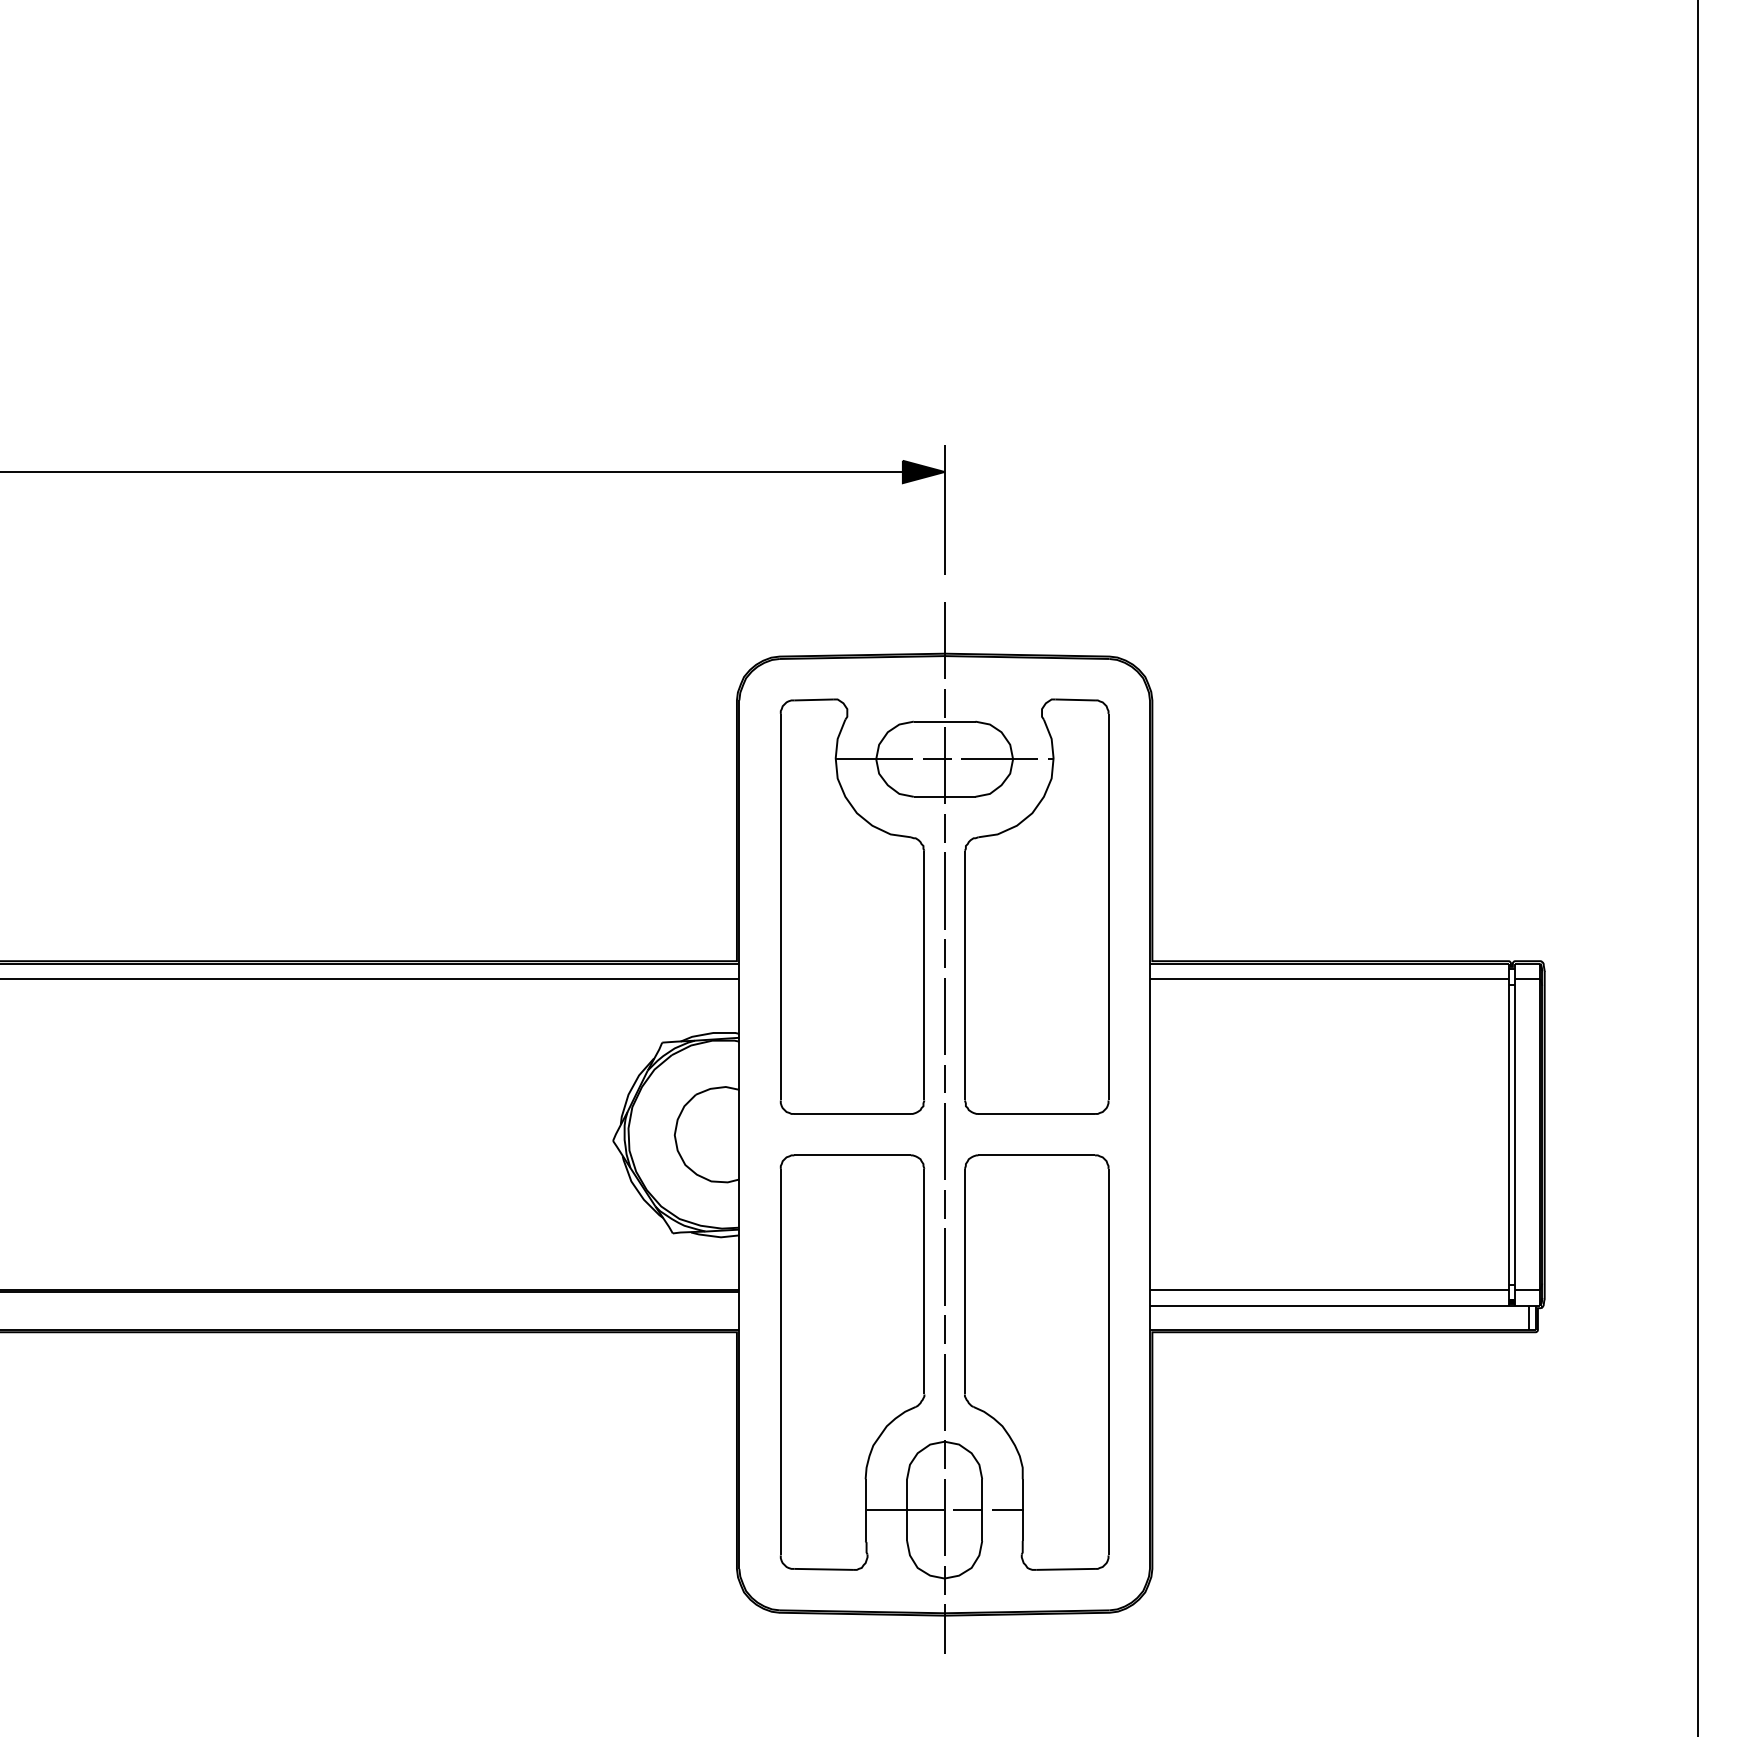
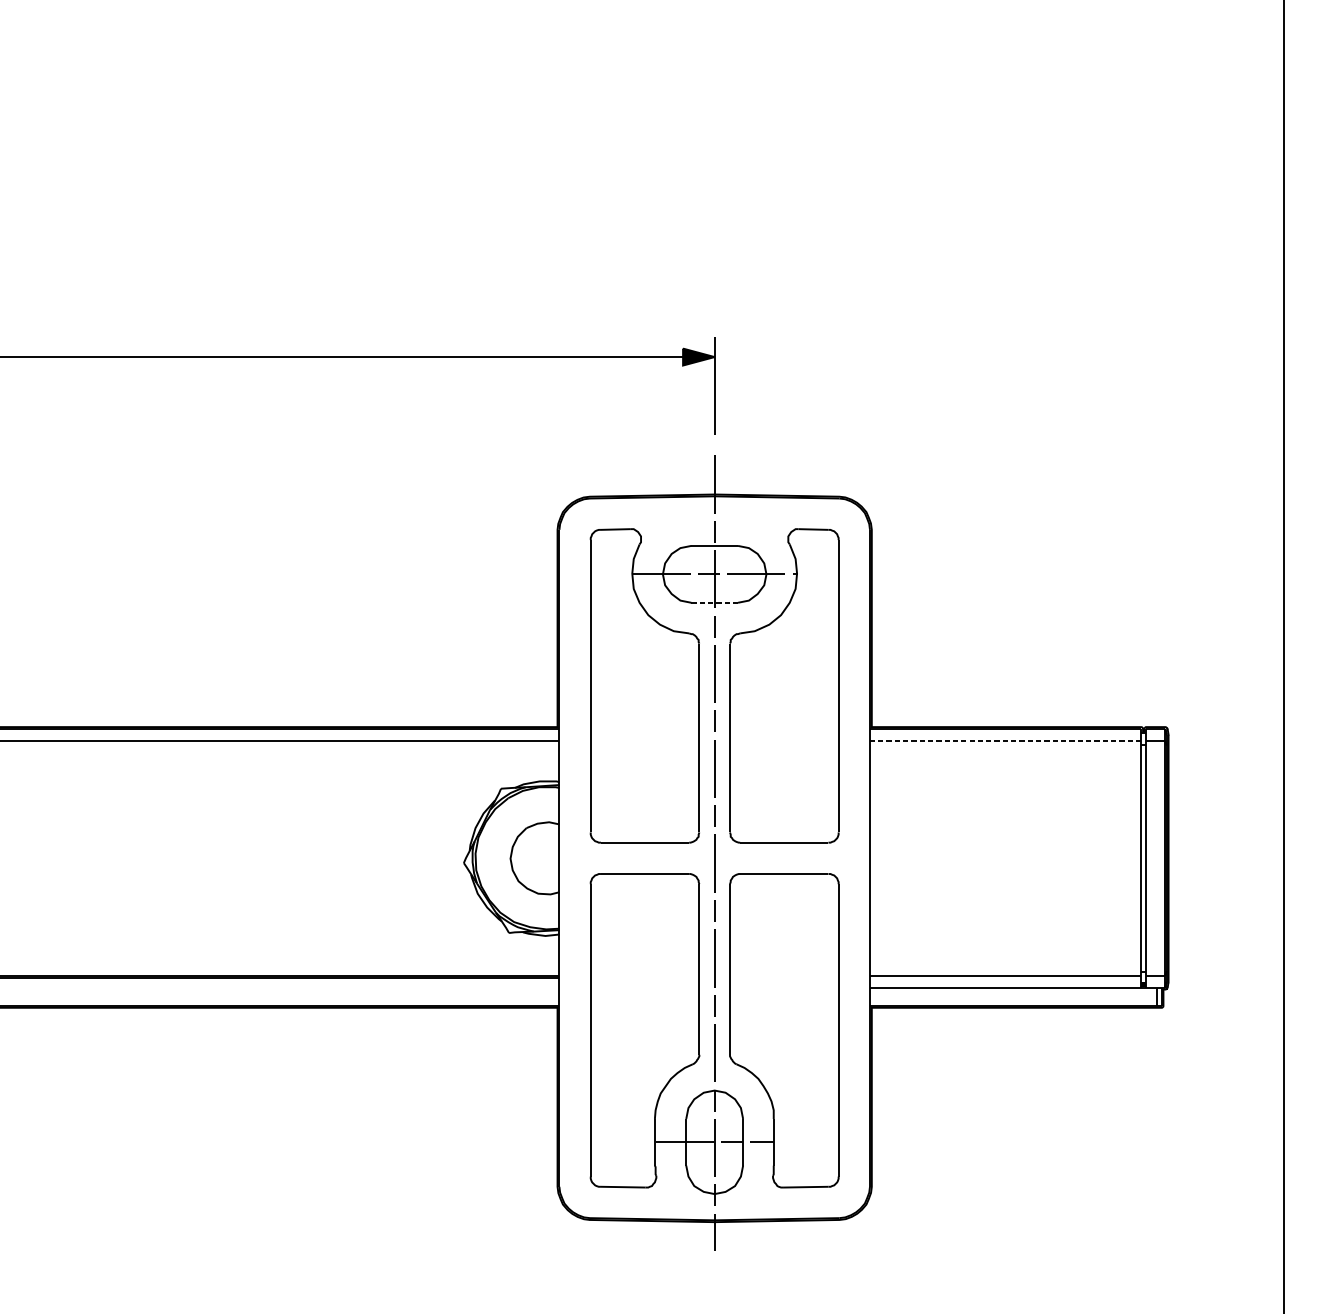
line: (944, 796) -> (714, 602), solid -> dashed
line: (1328, 979) -> (1005, 740), solid -> dashed

